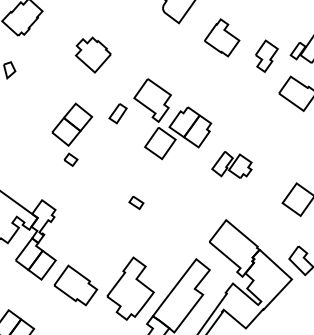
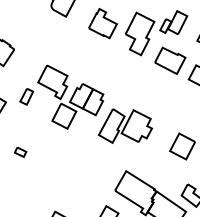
part: (266, 56) -> (140, 34), size x1.67
part: (231, 164) -> (124, 125), size x1.67
part: (136, 203) -> (20, 152), moved

